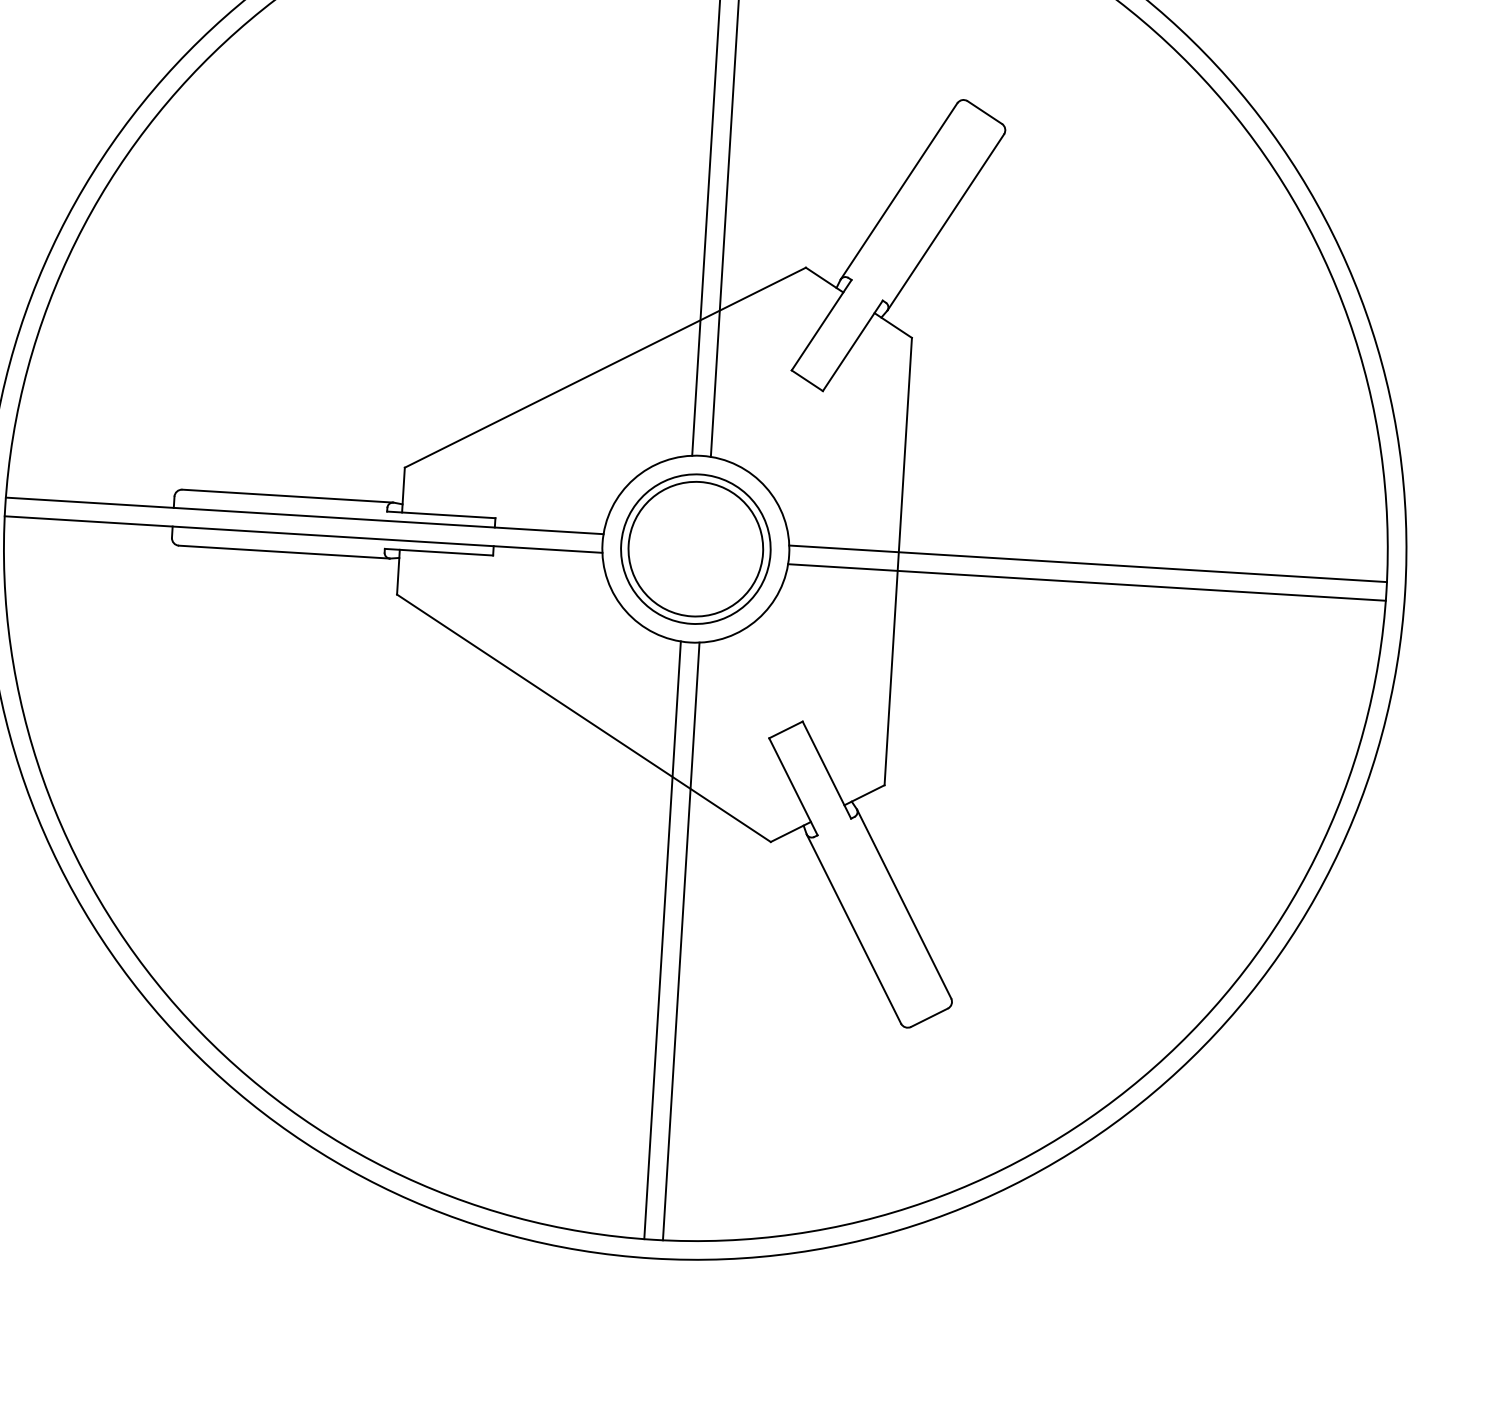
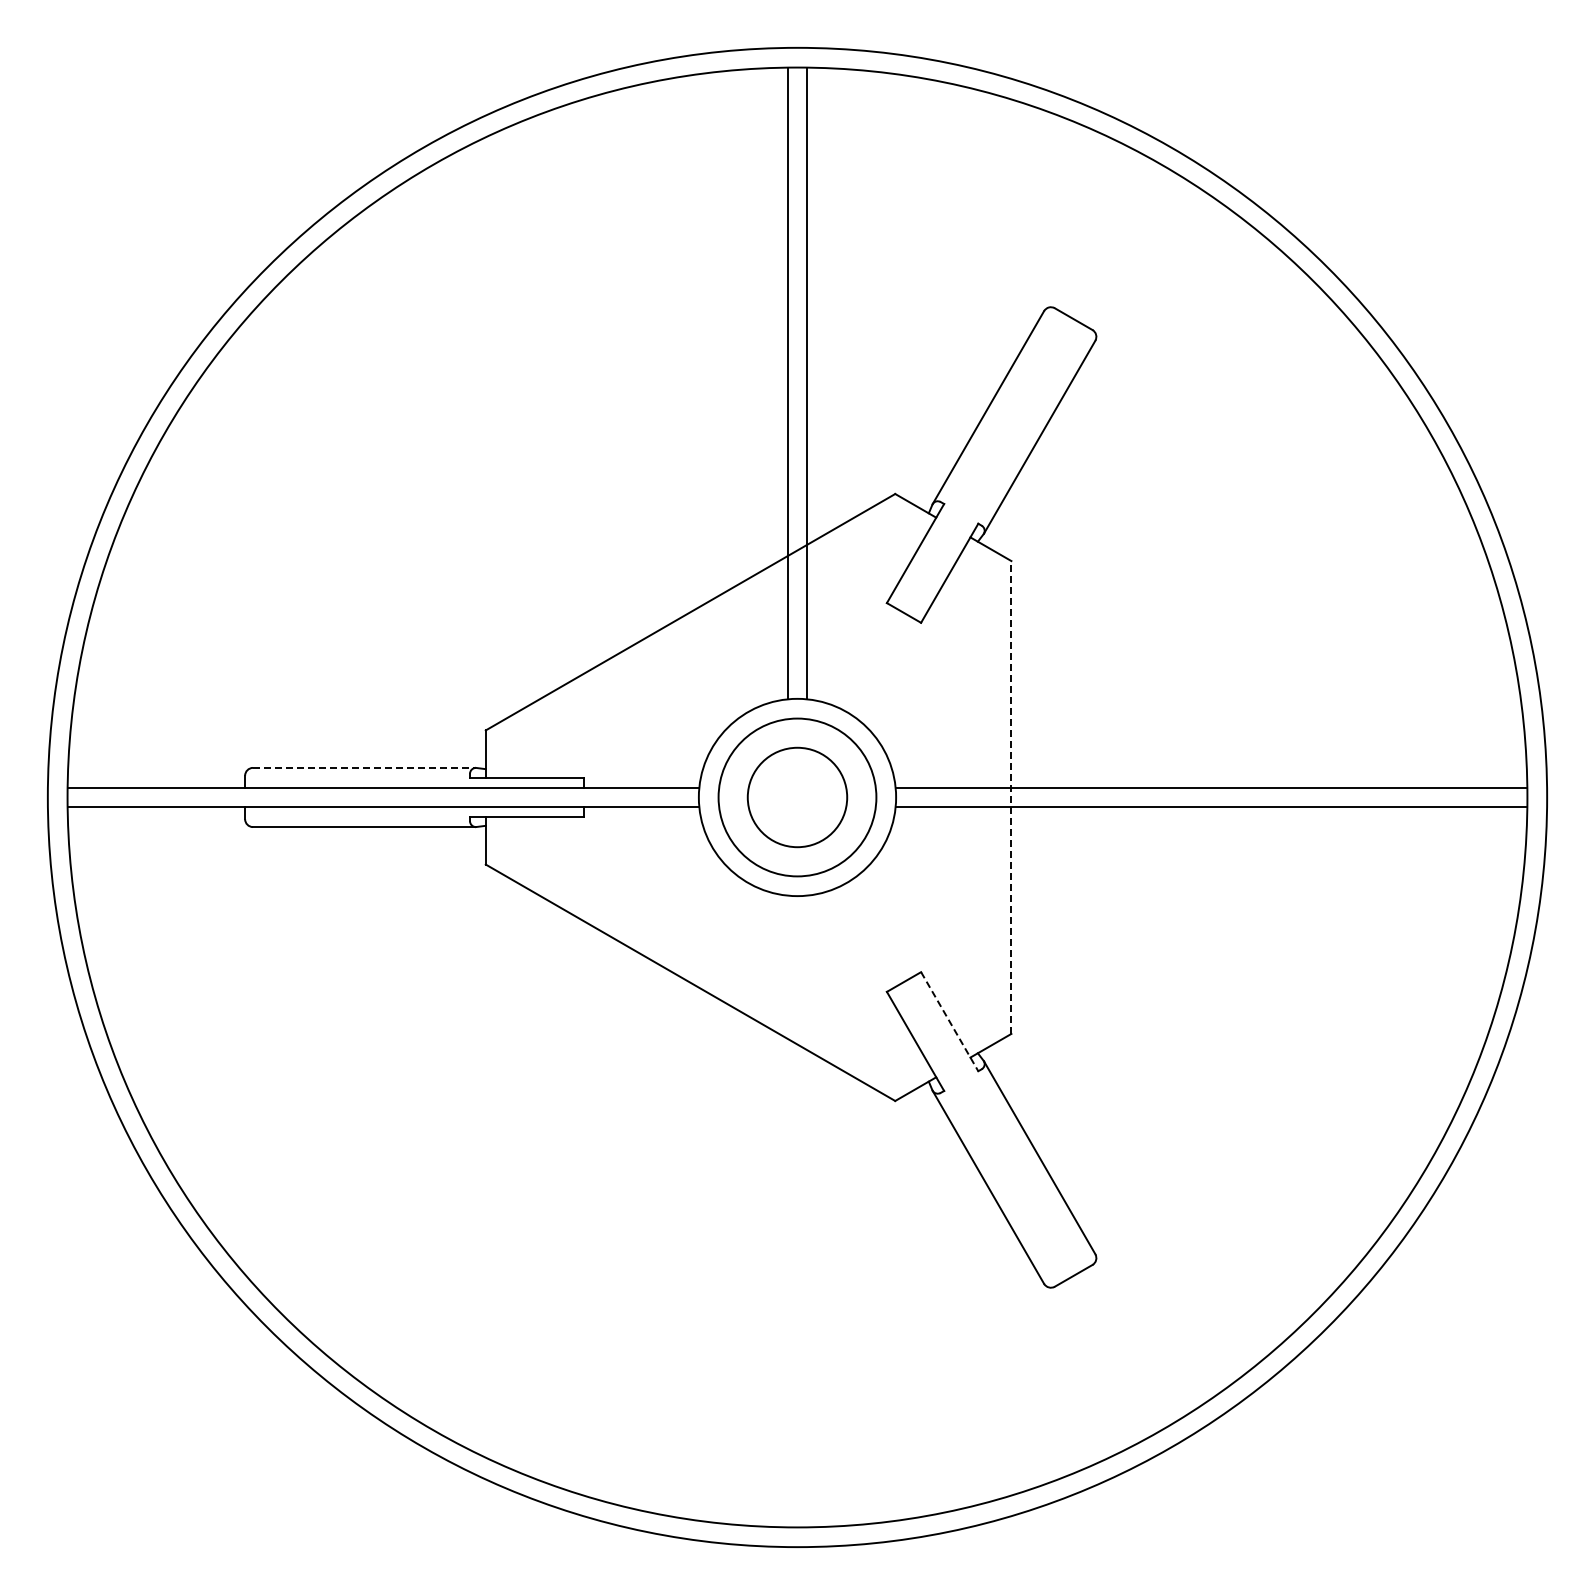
line: (287, 495) -> (364, 767), solid -> dashed
circle: (695, 549) -> (797, 797), size x0.7
line: (898, 561) -> (1011, 797), solid -> dashed
line: (826, 770) -> (949, 1022), solid -> dashed
line: (662, 940) -> (787, 1211), removed
line: (681, 941) -> (807, 1211), removed

